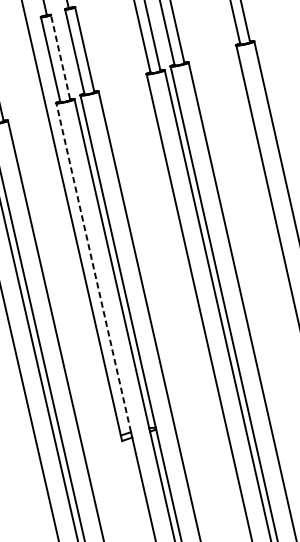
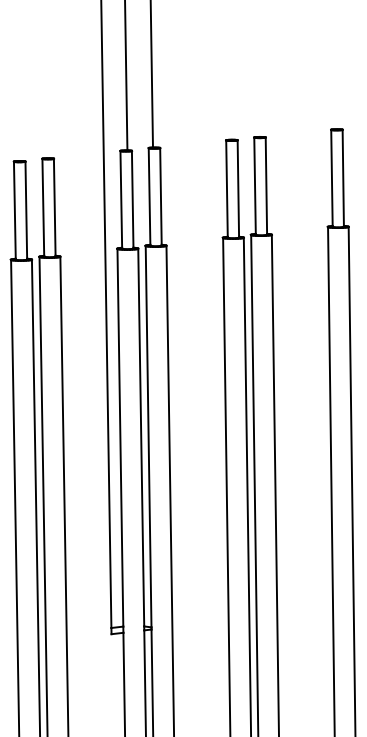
line: (60, 56) -> (132, 198), dashed -> solid
line: (93, 267) -> (120, 437), dashed -> solid

